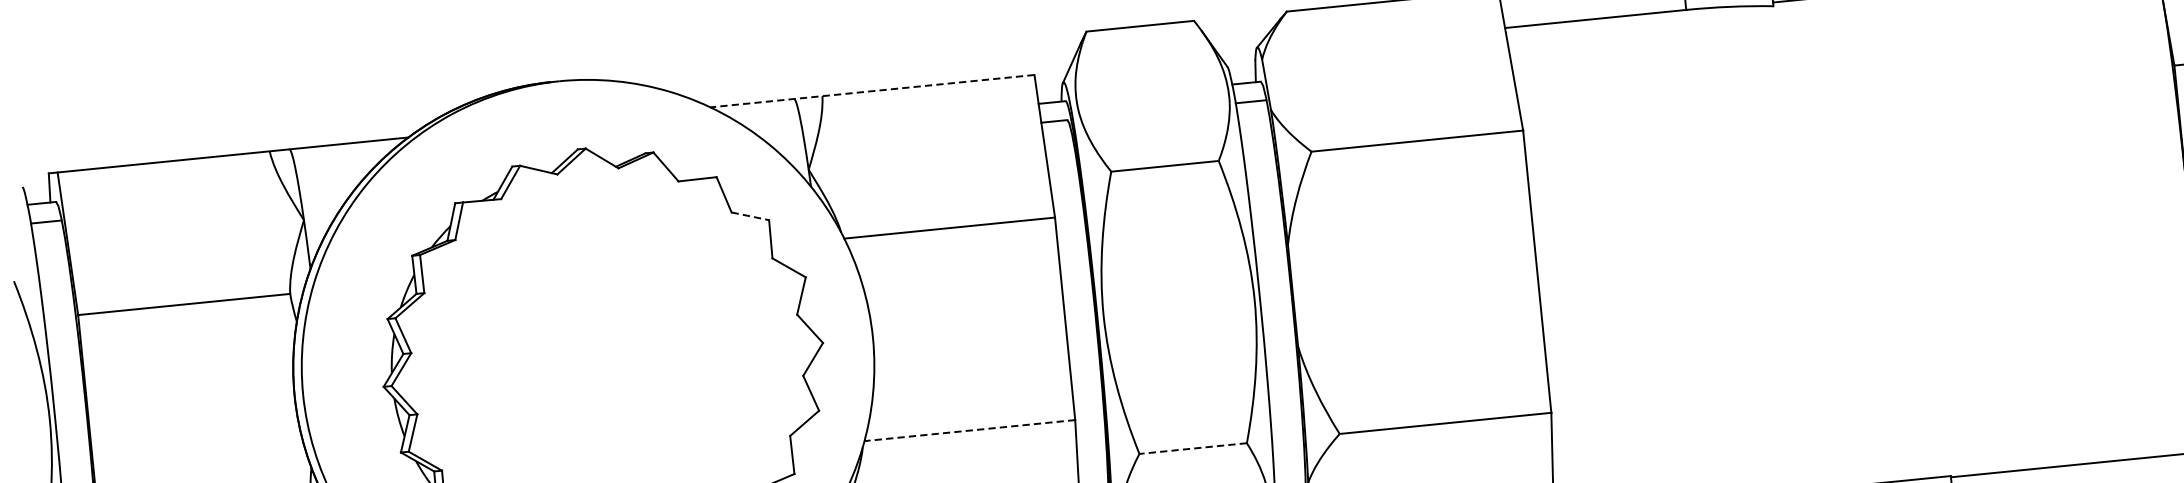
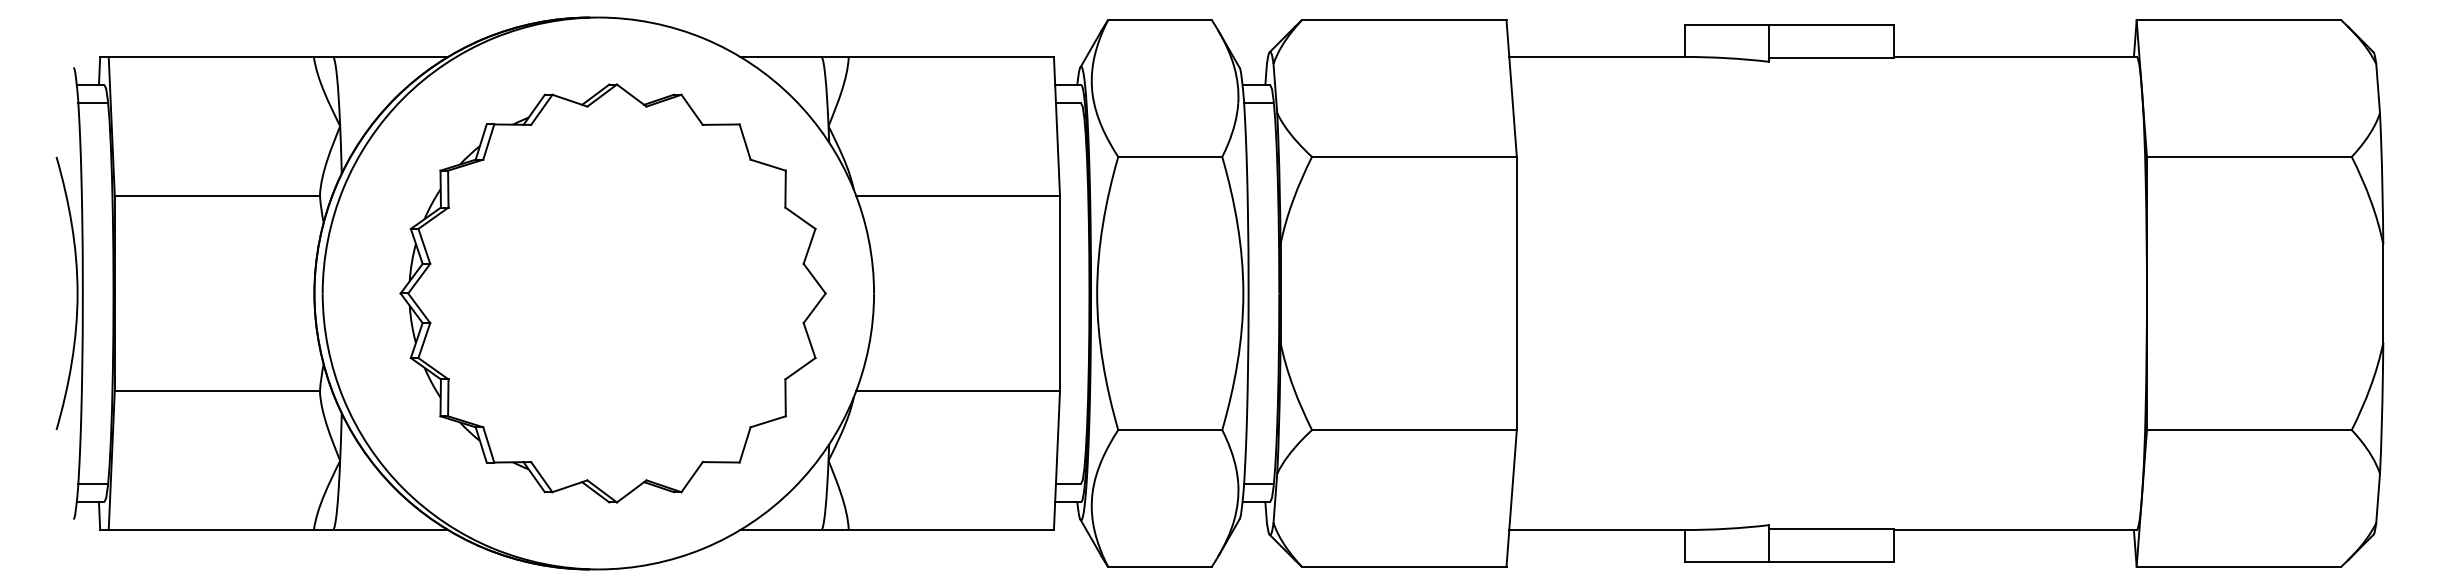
line: (872, 90) -> (897, 56), dashed -> solid
line: (750, 216) -> (768, 165), dashed -> solid
line: (970, 430) -> (958, 391), dashed -> solid
line: (1193, 449) -> (1170, 430), dashed -> solid

